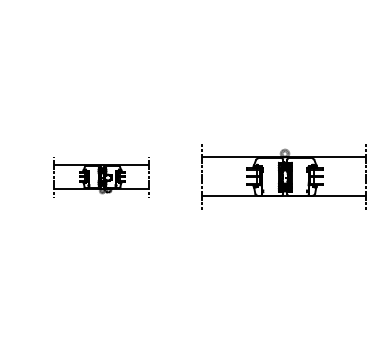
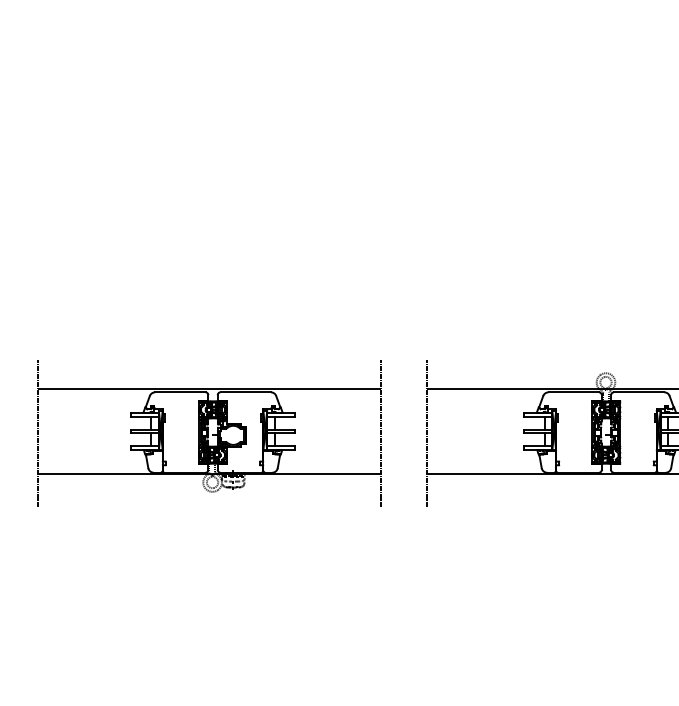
part: (101, 176) -> (209, 431), size x1.67

